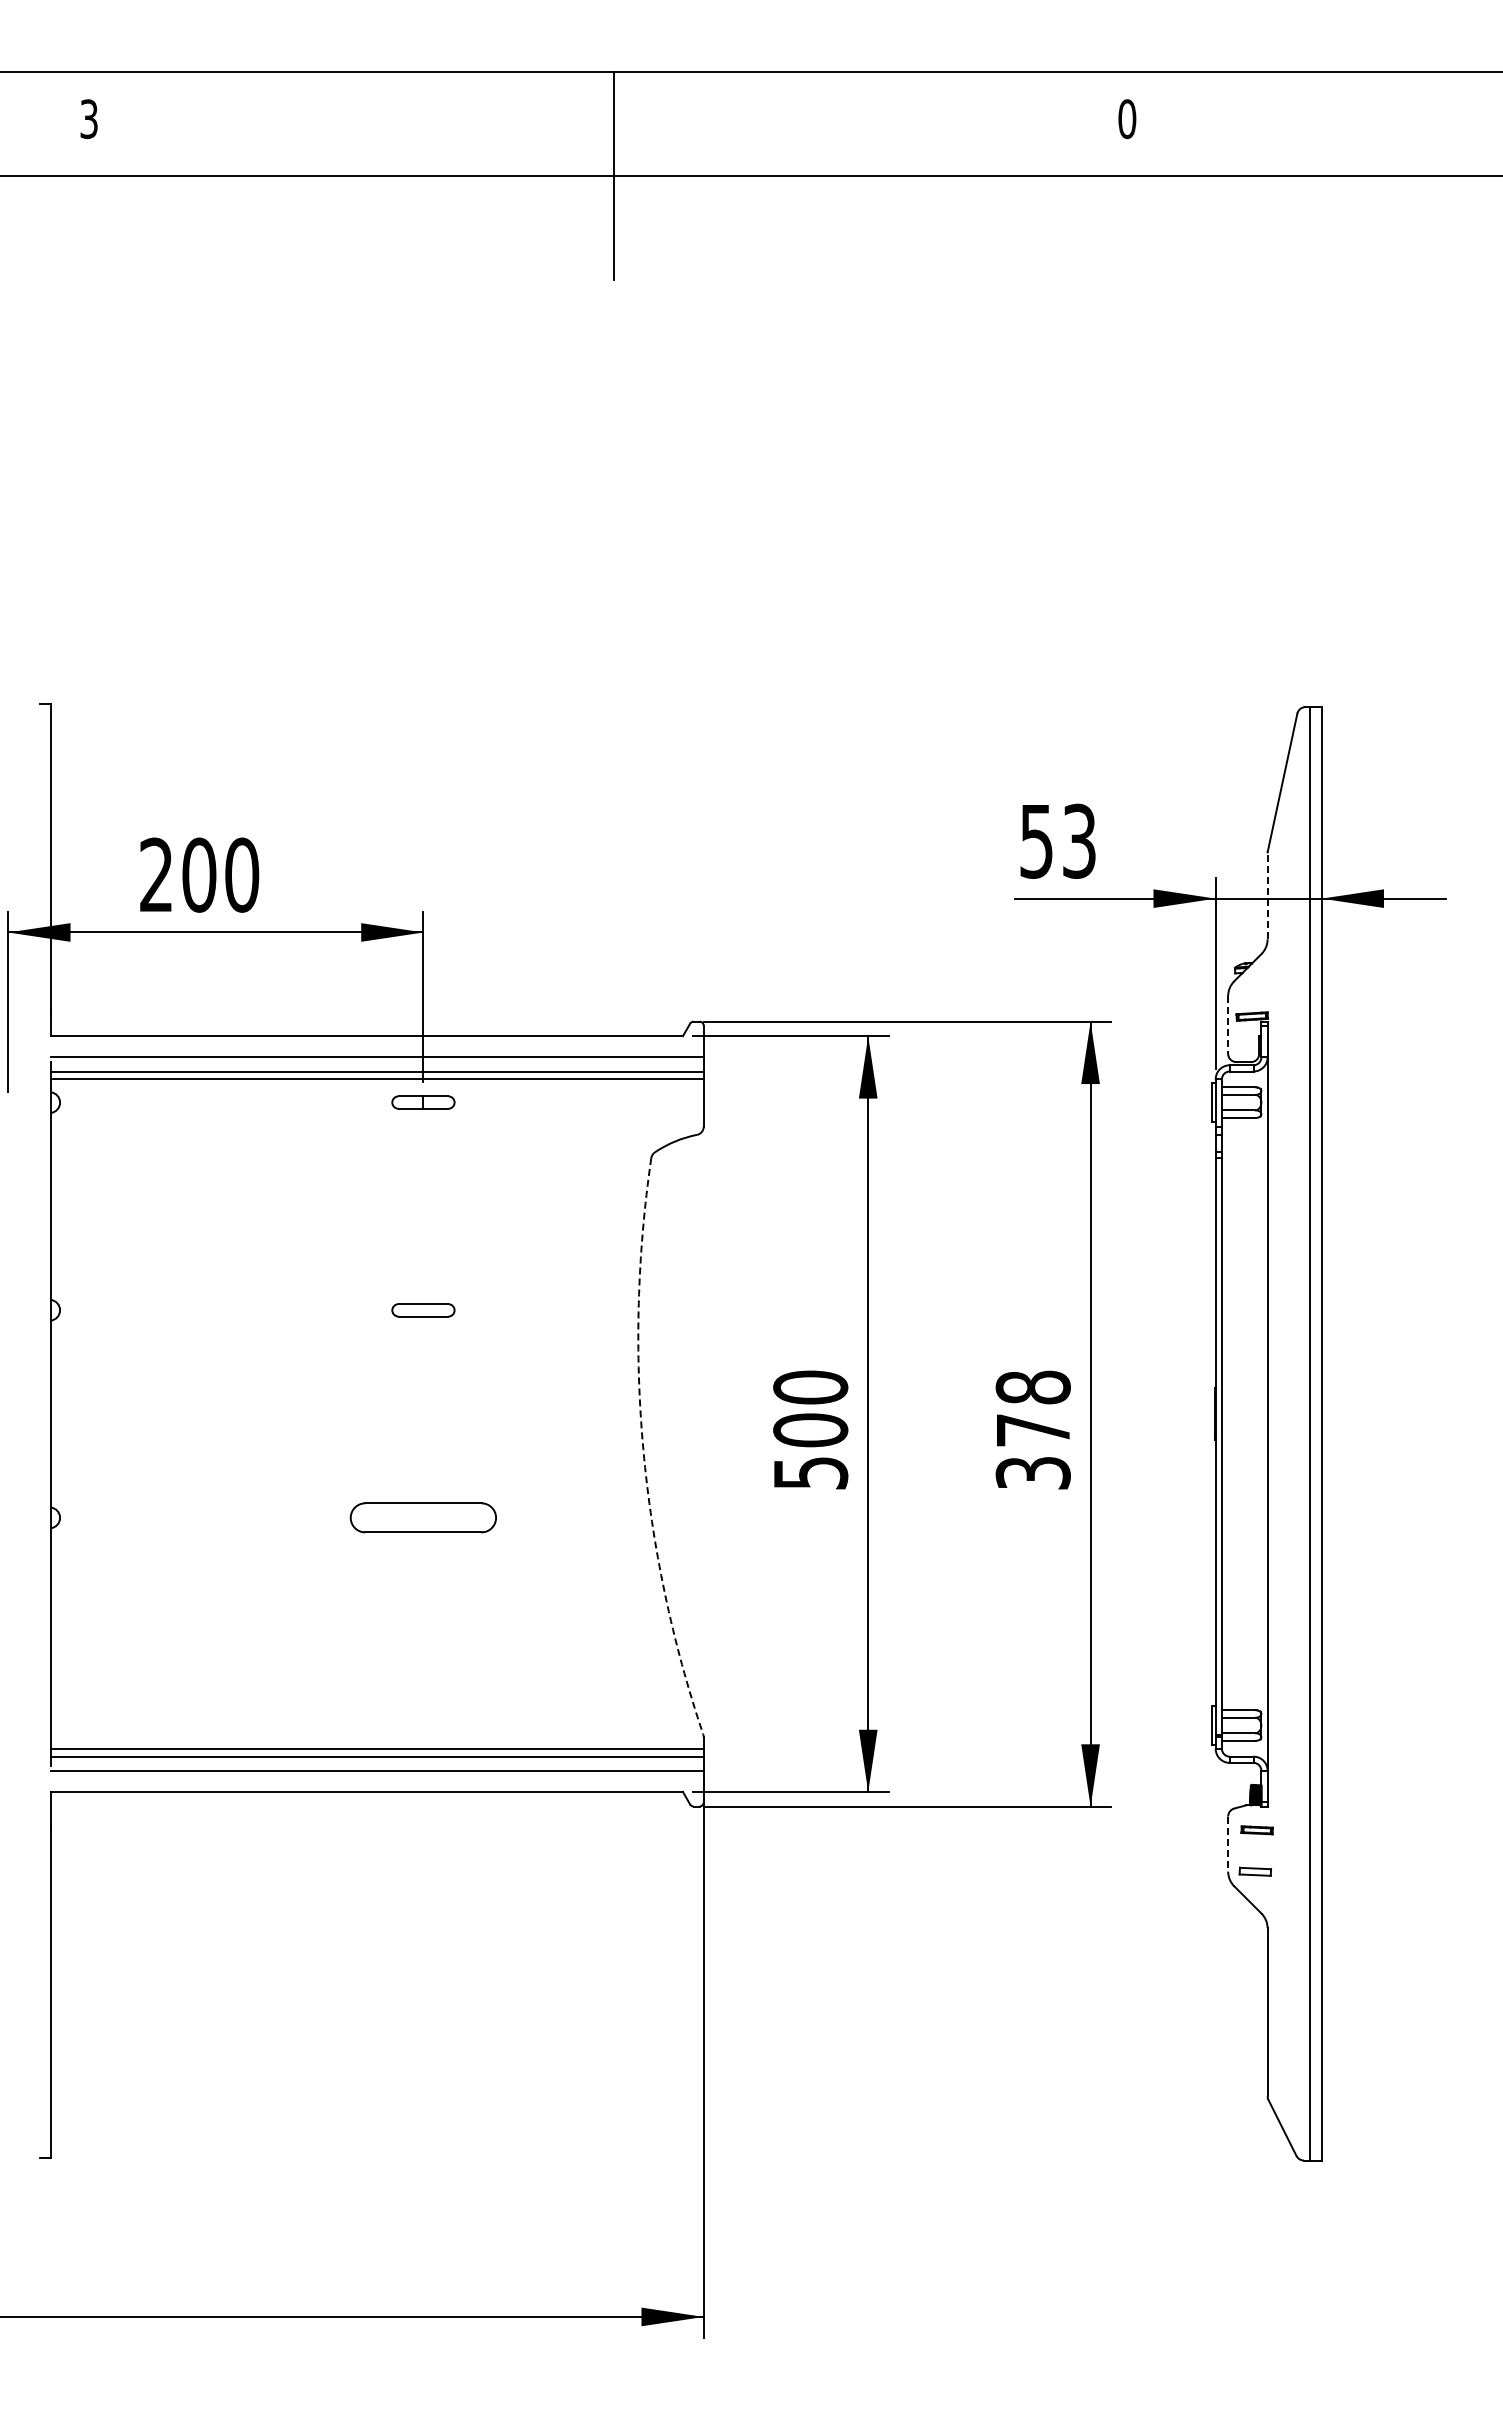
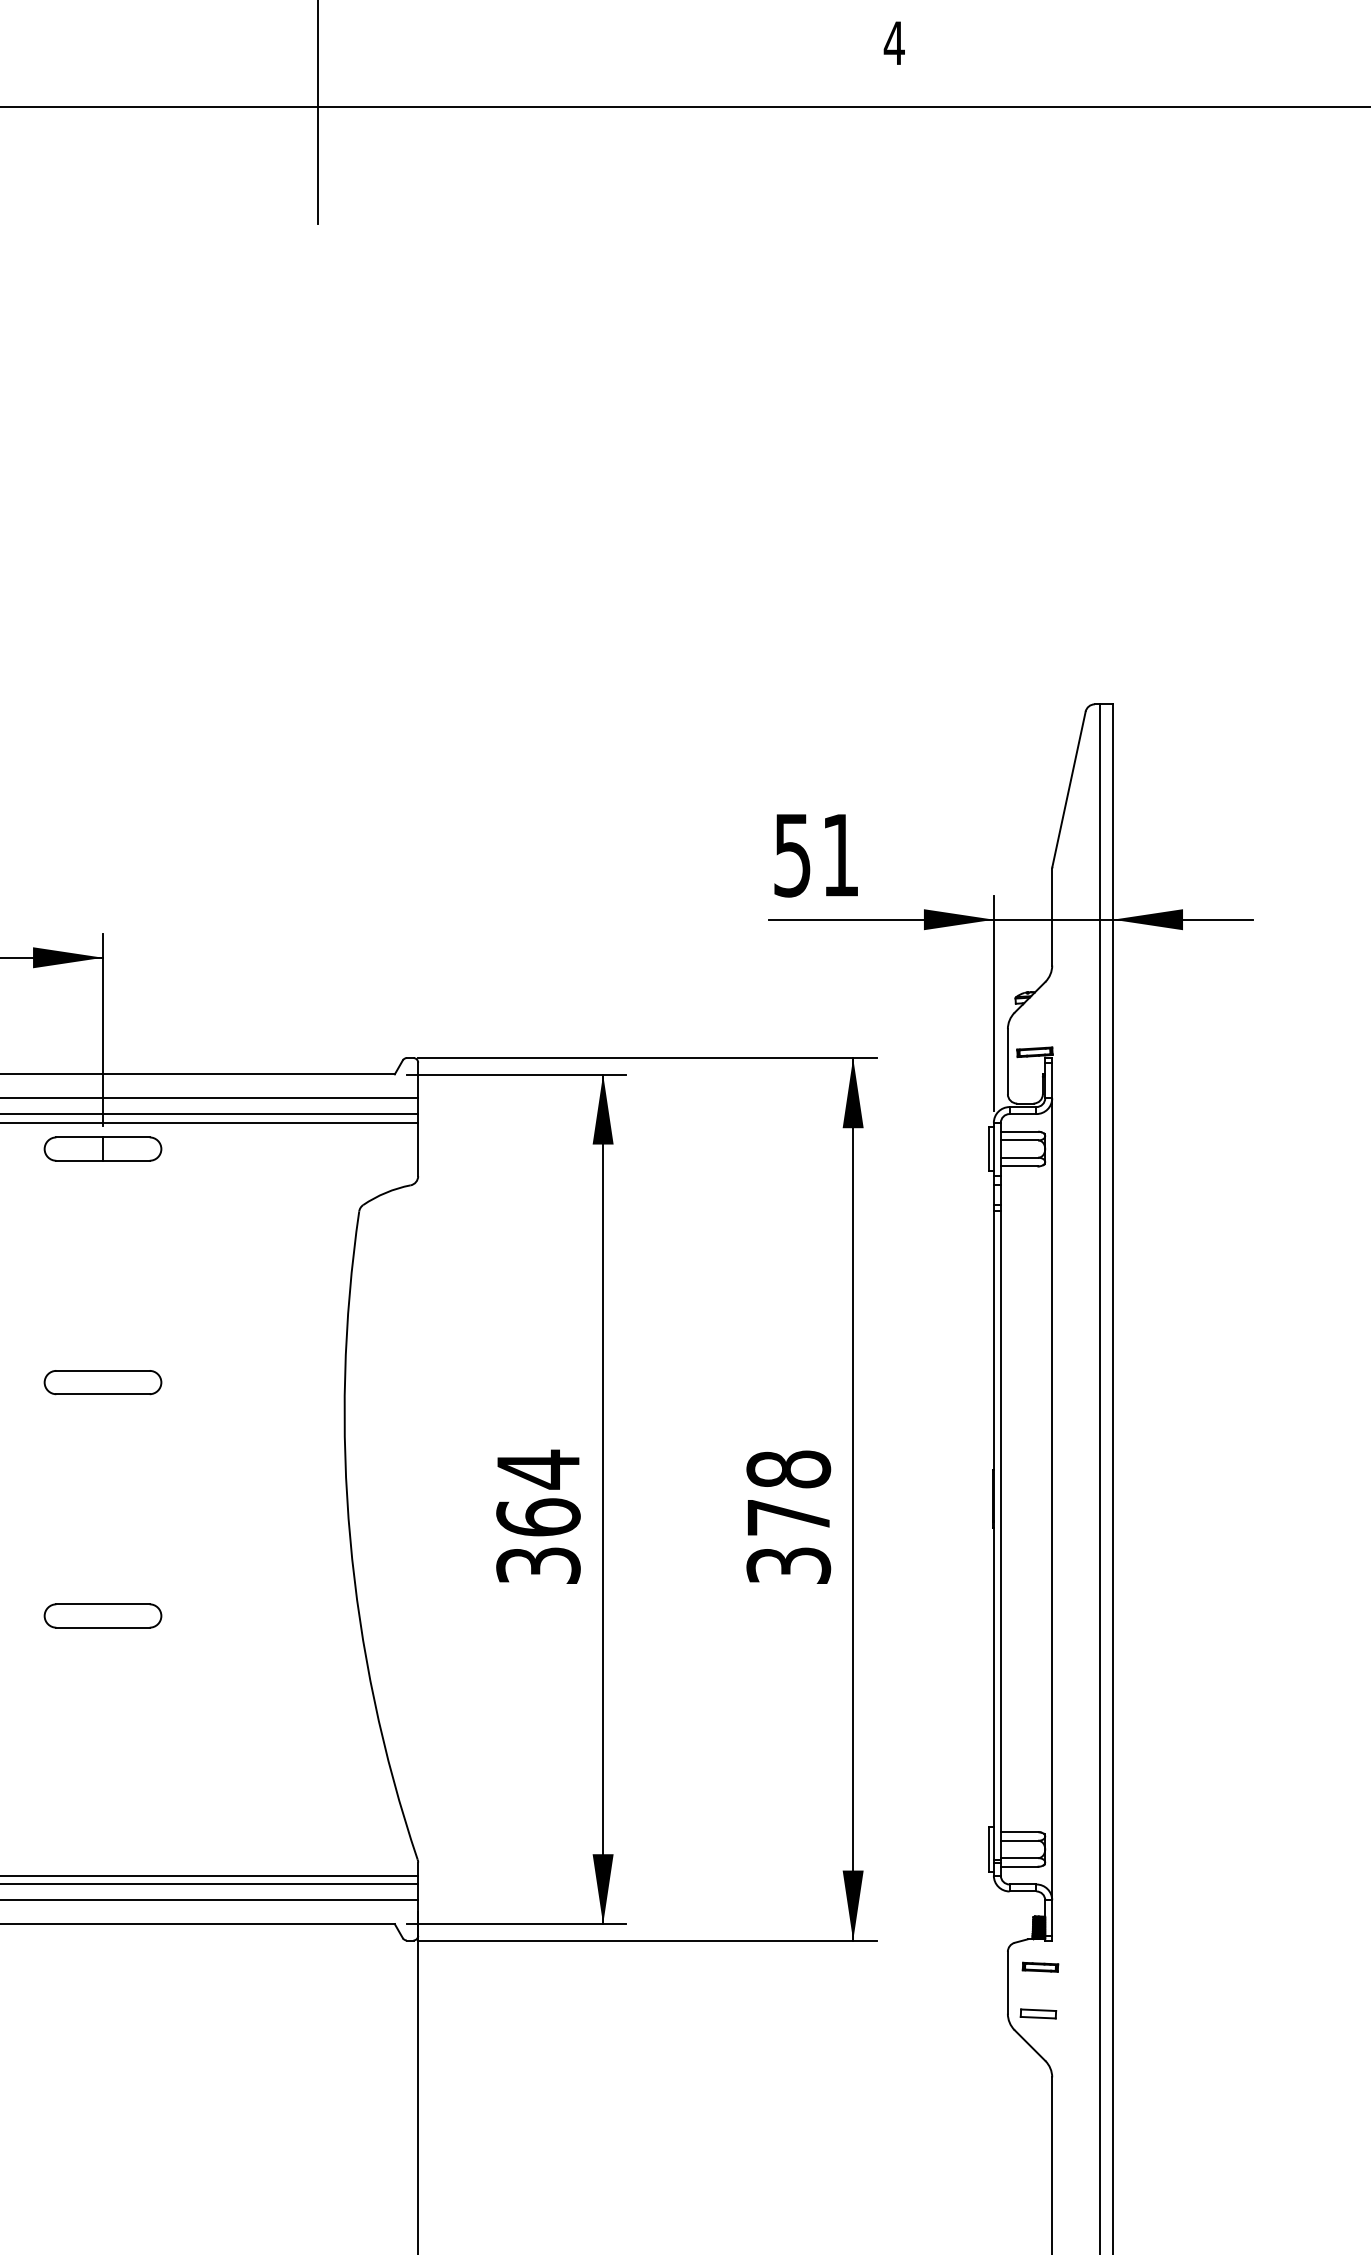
text: (1126, 119) -> (893, 43), 0 -> 4
text: (1079, 840) -> (840, 854), 53 -> 51
line: (1267, 895) -> (1052, 916), dashed -> solid
line: (1228, 1024) -> (1008, 1061), dashed -> solid
part: (423, 1102) -> (103, 1148), size x1.67
part: (423, 1310) -> (103, 1382), size x1.67
text: (810, 1429) -> (538, 1516), 500 -> 364
arc: (643, 1449) -> (350, 1539), dashed -> solid
part: (423, 1517) -> (103, 1615), size x0.71
line: (1228, 1844) -> (1008, 1983), dashed -> solid

